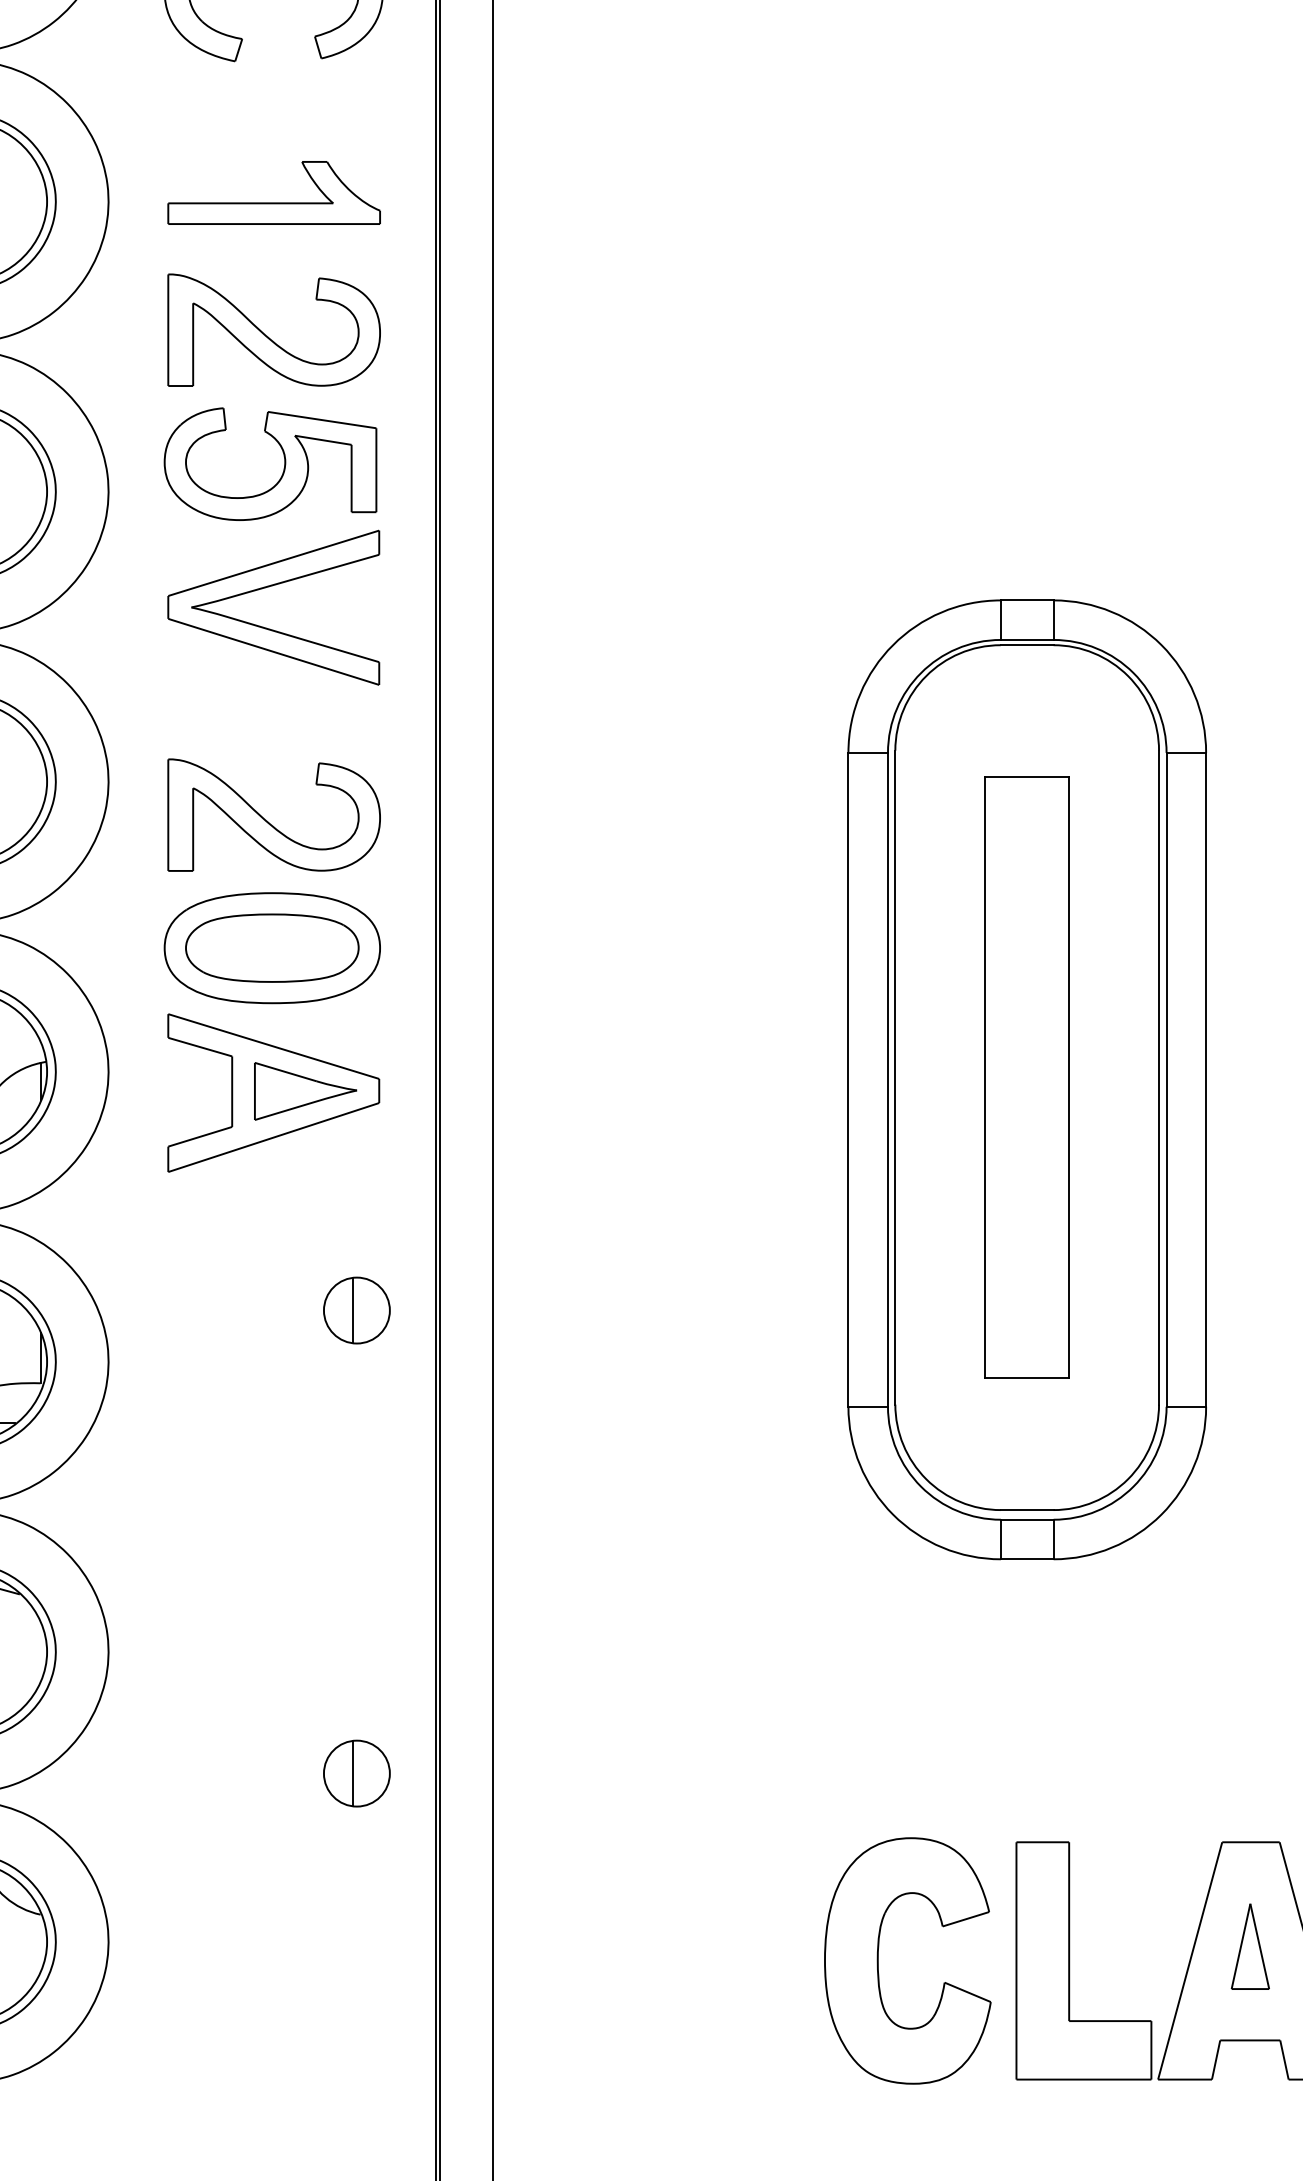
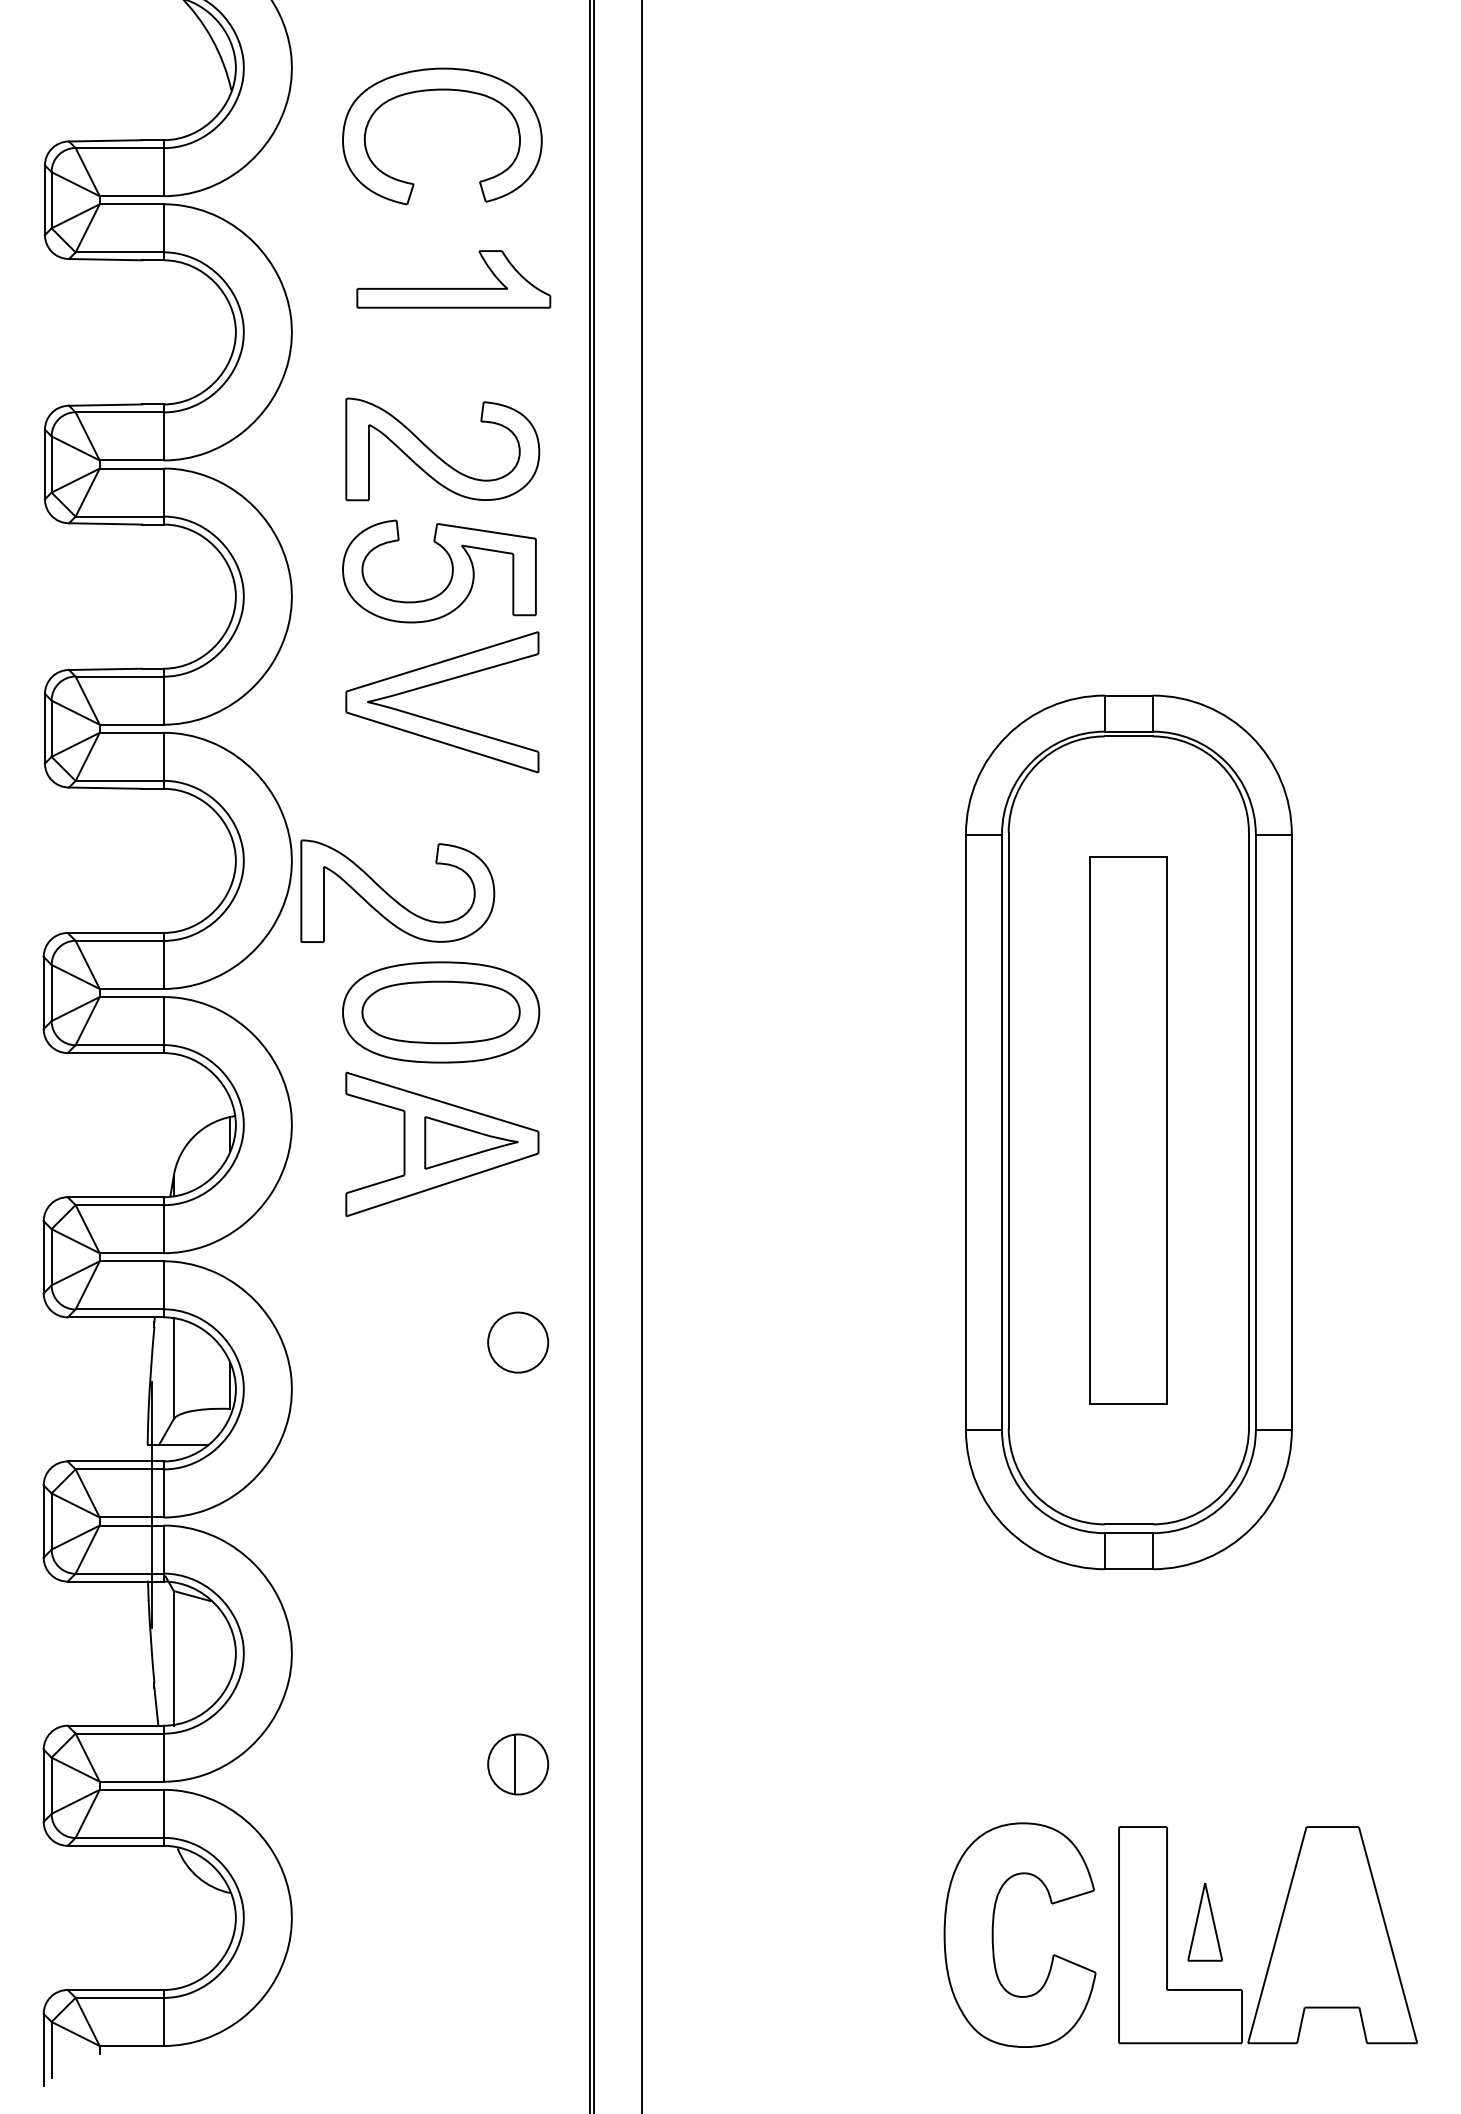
part: (273, 202) -> (453, 288), moved
part: (269, 822) -> (393, 897), moved
line: (352, 1310) -> (514, 1342), removed
part: (1250, 1947) -> (1205, 1922), moved

